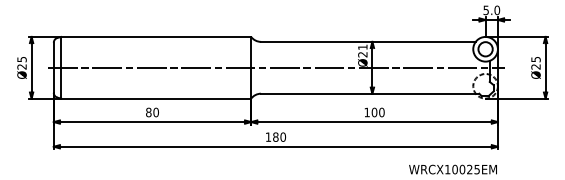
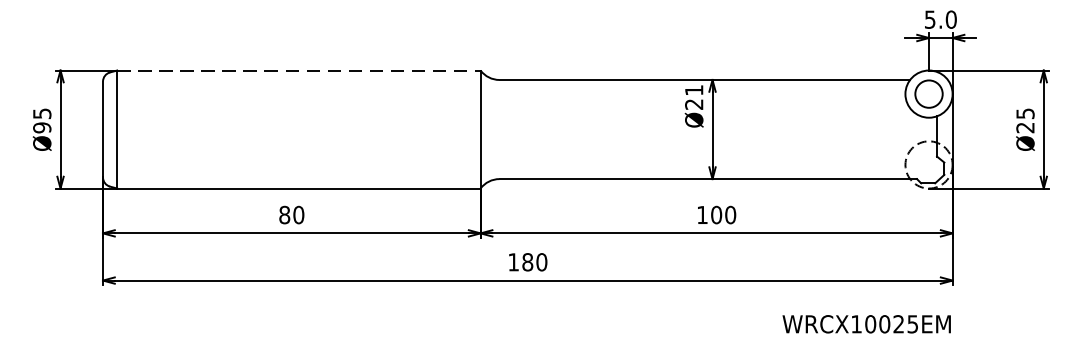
line: (156, 36) -> (299, 69), solid -> dashed
text: (21, 66) -> (41, 127), Ø25 -> Ø95
line: (276, 67) -> (529, 128), removed

